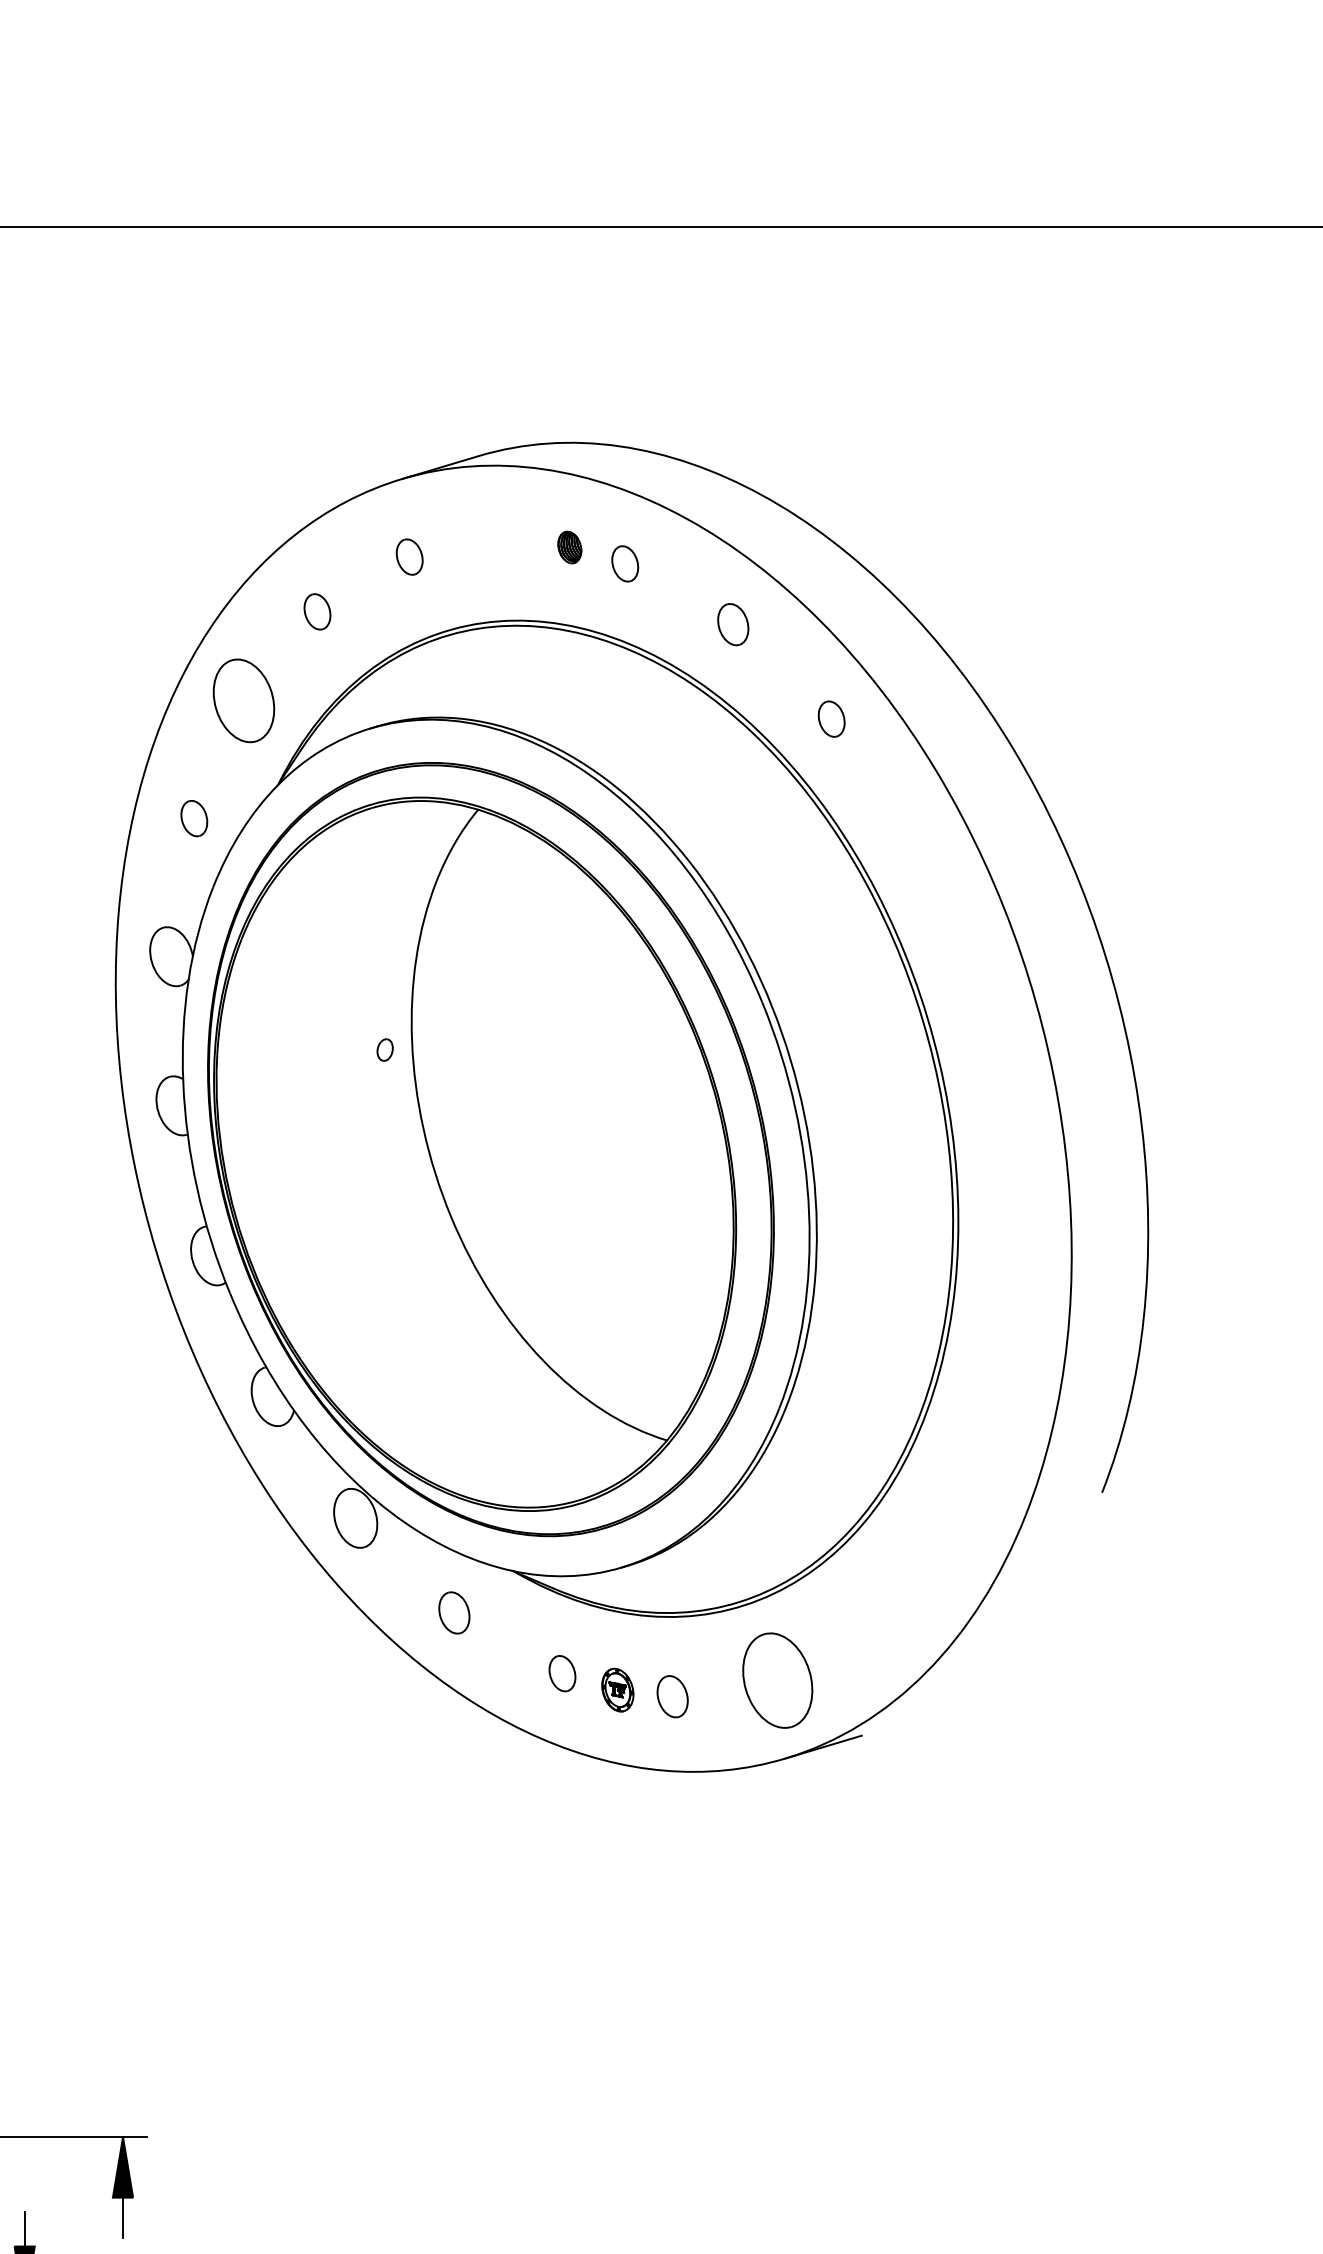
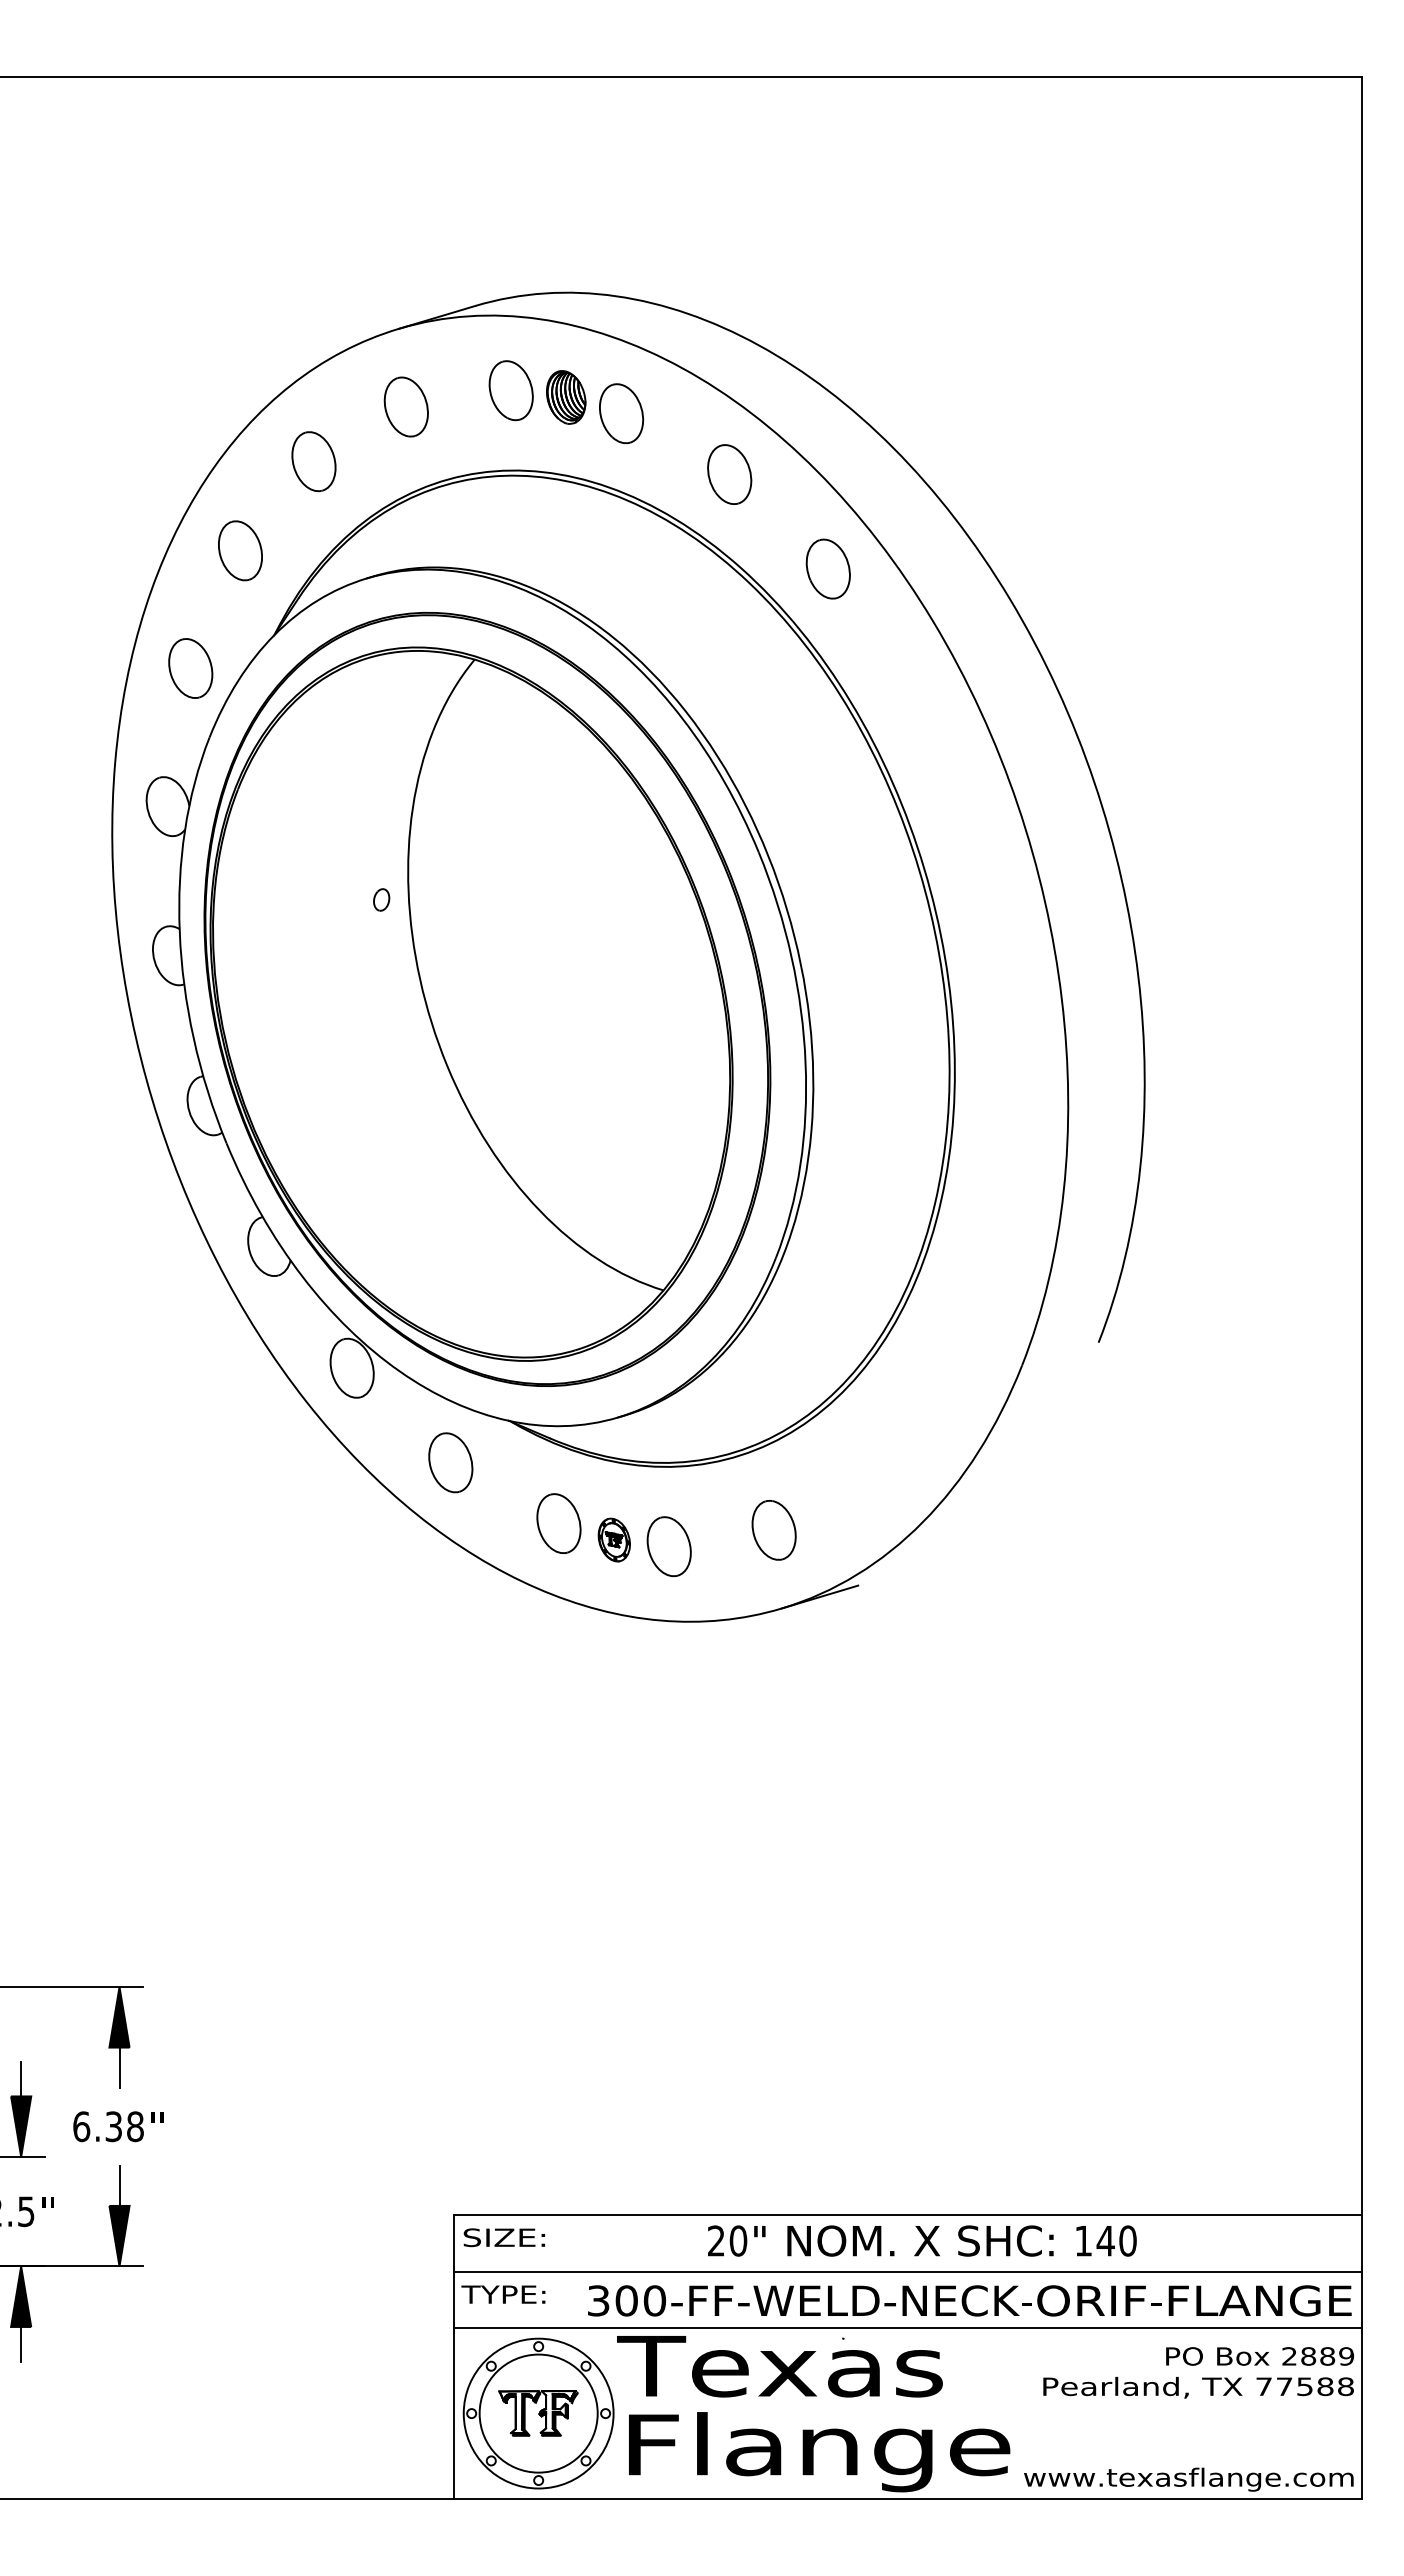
part: (514, 540) -> (510, 390), added
part: (570, 547) -> (566, 397), size x1.67
part: (409, 556) -> (405, 406), size x1.67
part: (625, 563) -> (621, 413), size x1.67
part: (317, 611) -> (313, 461), size x1.67
part: (733, 624) -> (729, 474), size x1.43
part: (244, 700) -> (240, 550), size x0.71
part: (831, 718) -> (827, 568), size x1.67
part: (194, 818) -> (190, 668), size x1.67
part: (454, 1612) -> (450, 1462), size x1.43
part: (562, 1673) -> (558, 1523), size x1.67
part: (777, 1679) -> (773, 1529), size x0.62
part: (672, 1696) -> (668, 1546), size x1.43

